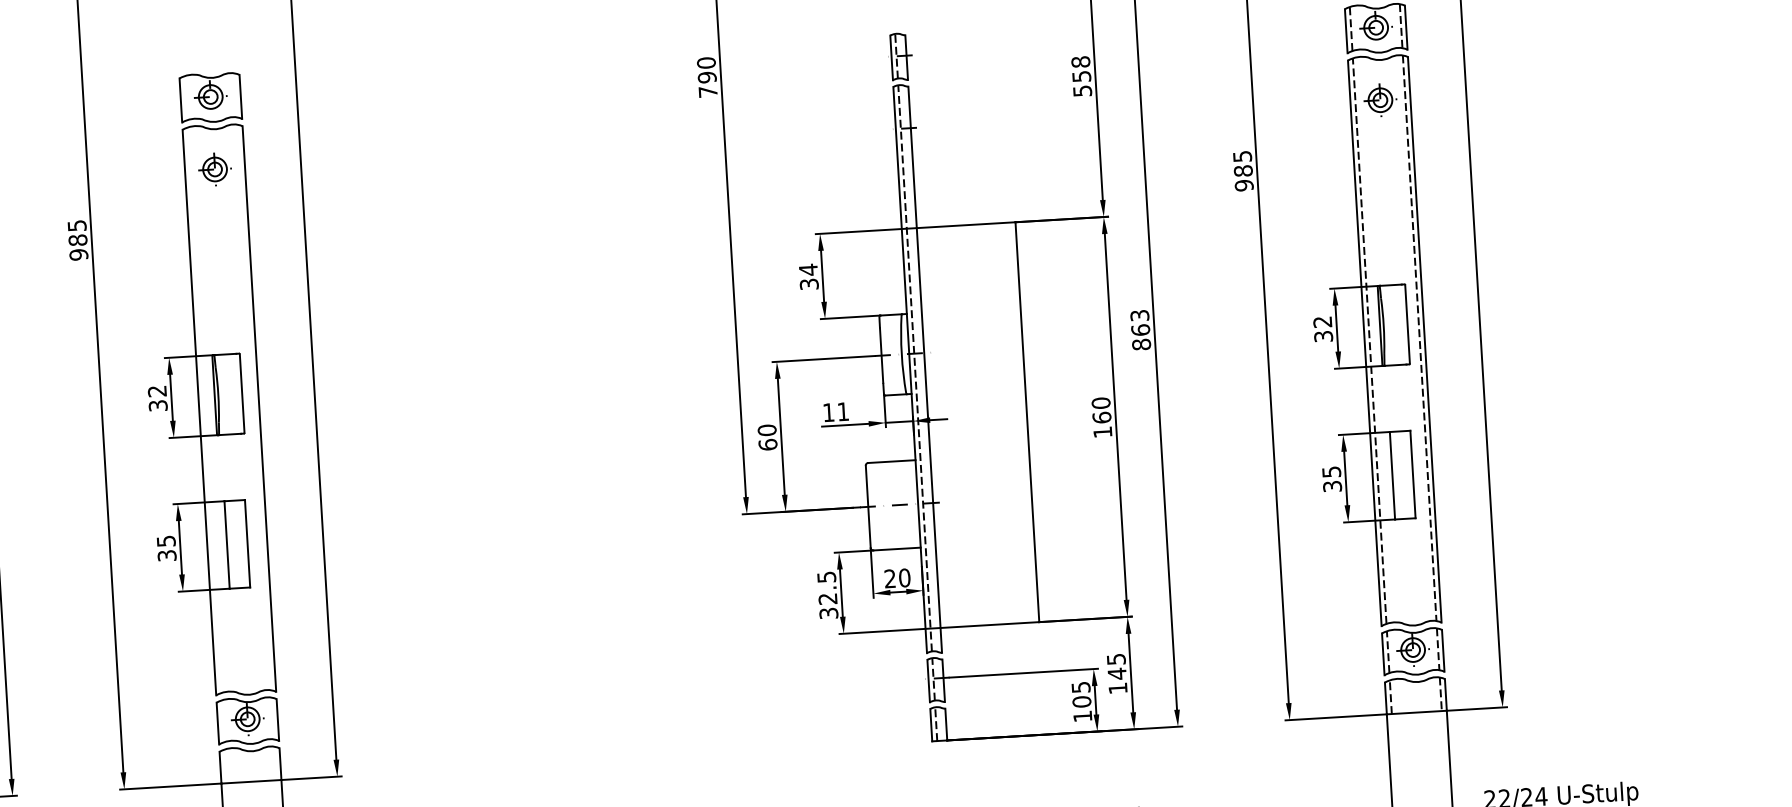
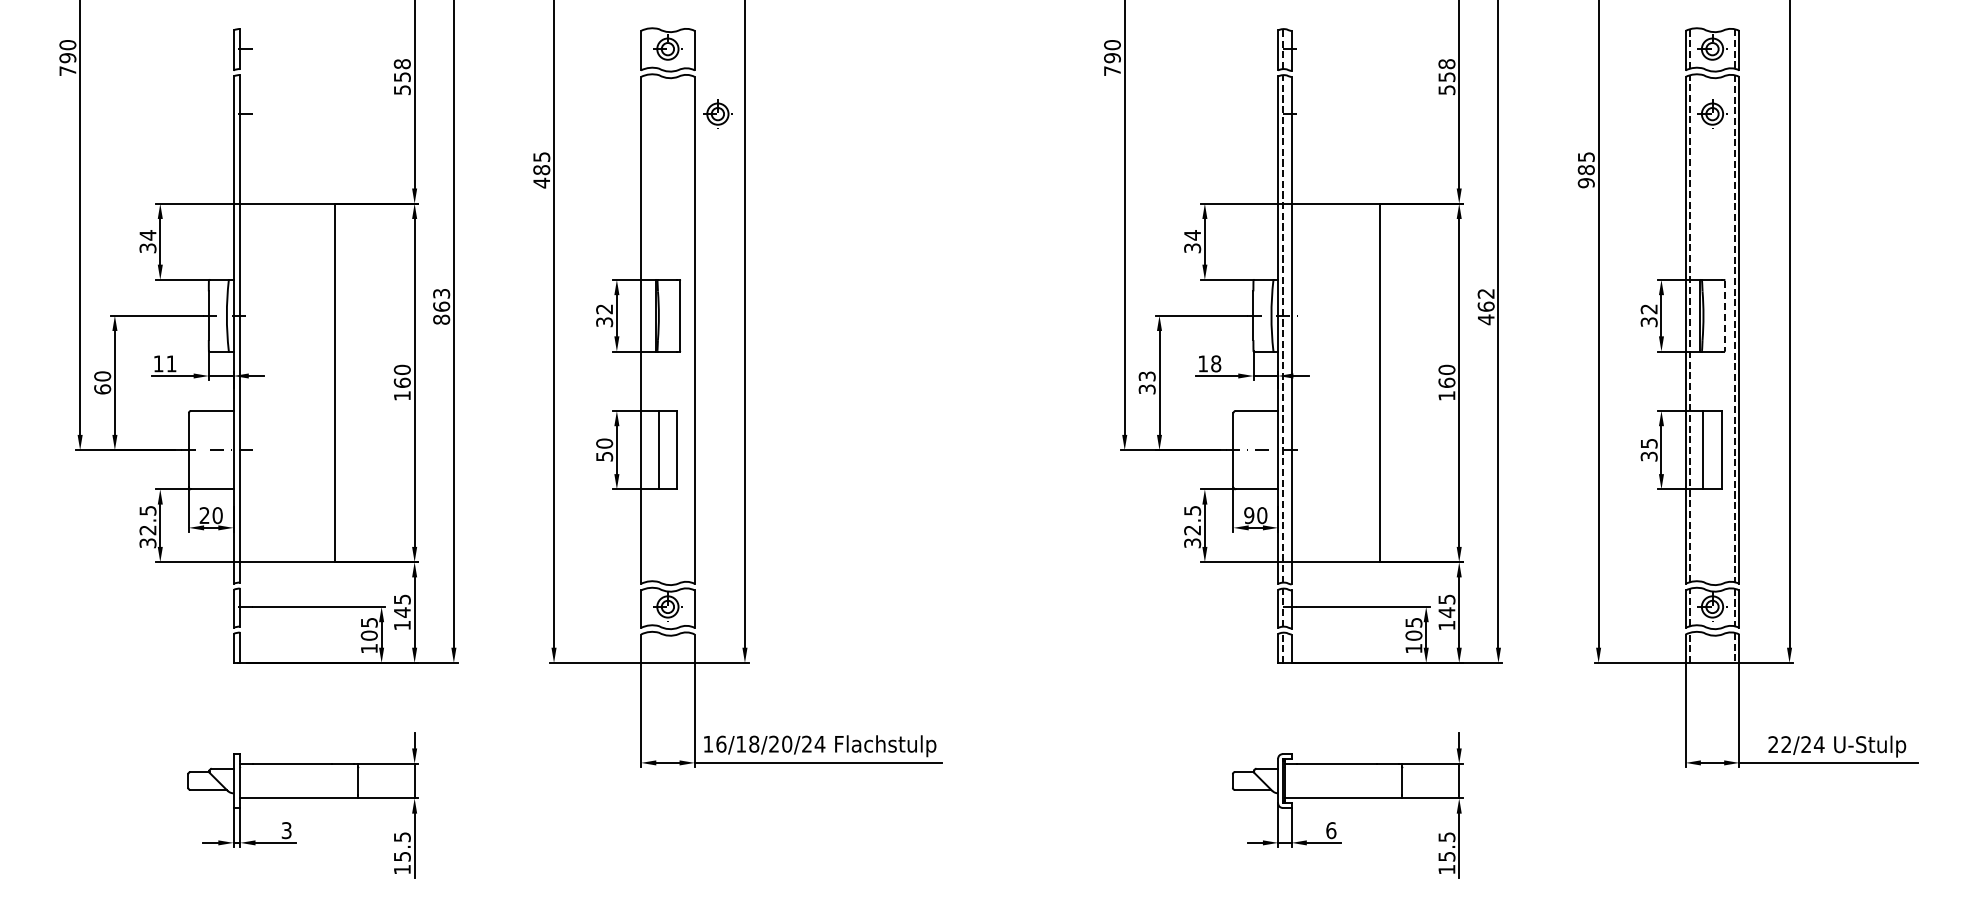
part: (214, 168) -> (717, 113), moved
text: (78, 254) -> (541, 182), 985 -> 485
line: (1407, 325) -> (1724, 316), solid -> dashed
text: (1140, 331) -> (1485, 307), 863 -> 462
text: (843, 411) -> (1216, 363), 11 -> 18
text: (766, 437) -> (1146, 382), 60 -> 33
text: (166, 547) -> (604, 449), 35 -> 50
text: (890, 578) -> (1249, 515), 20 -> 90

